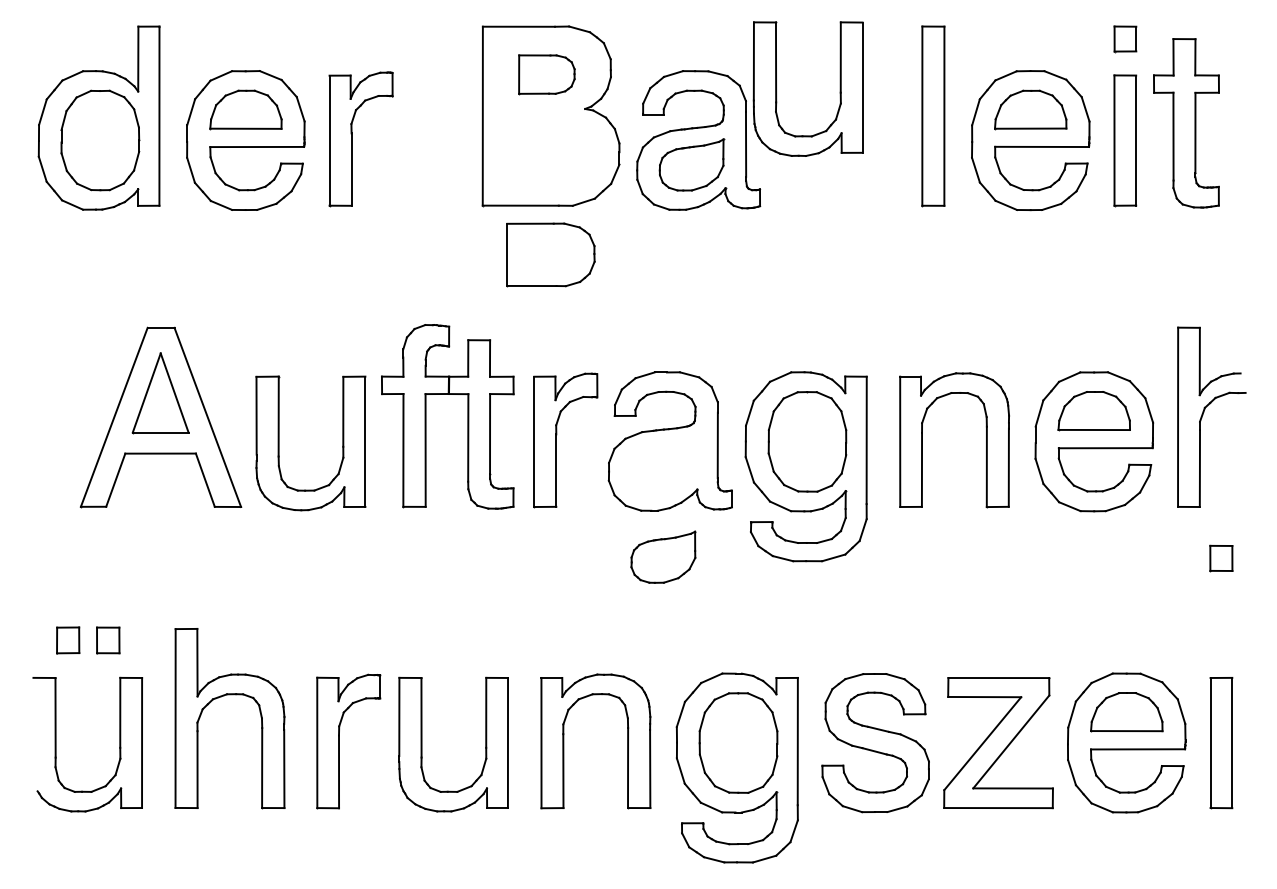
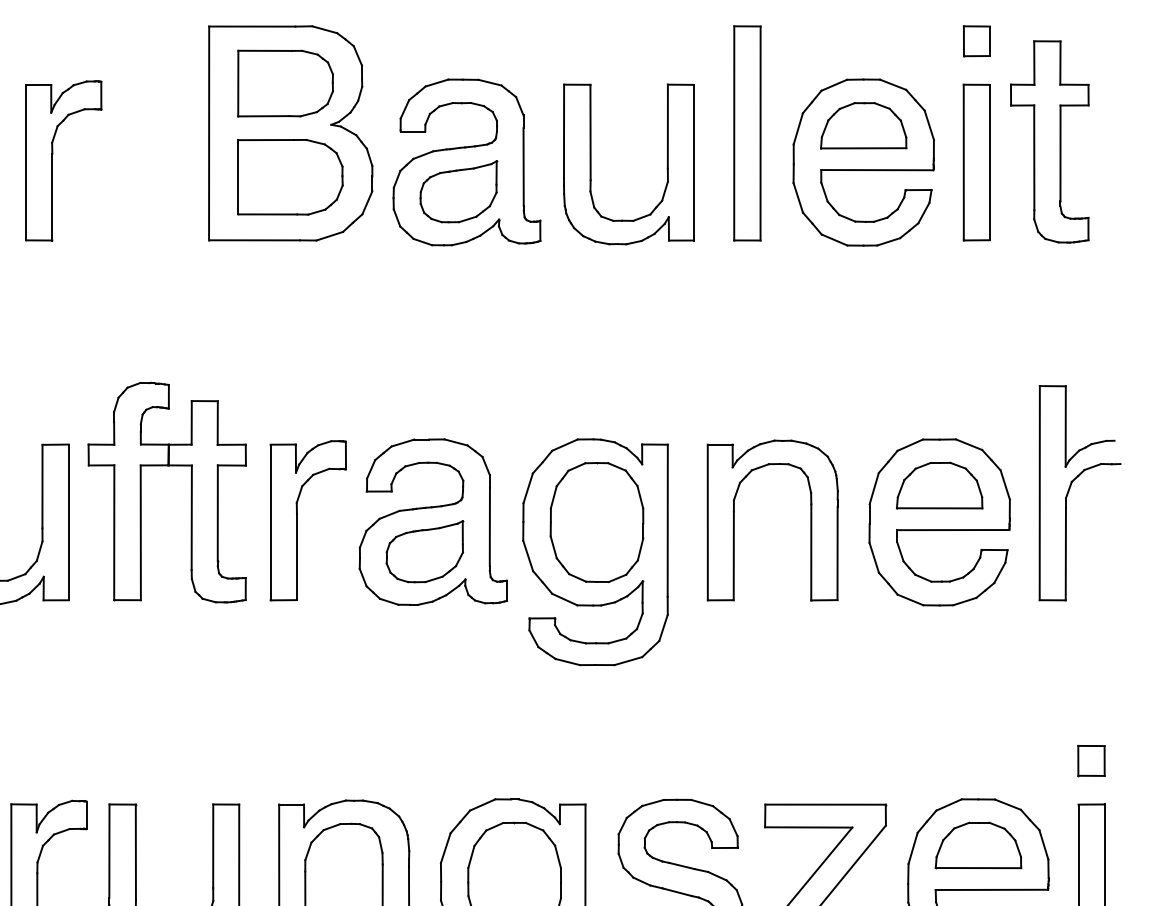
part: (546, 74) -> (285, 83), size x1.43
part: (776, 88) -> (591, 163), moved
part: (550, 254) -> (289, 176), moved
part: (663, 556) -> (424, 550), moved
part: (1221, 558) -> (1091, 761), moved

